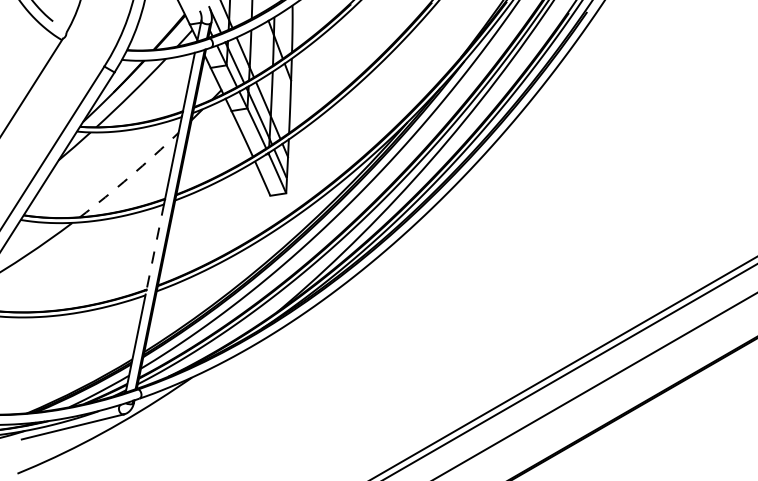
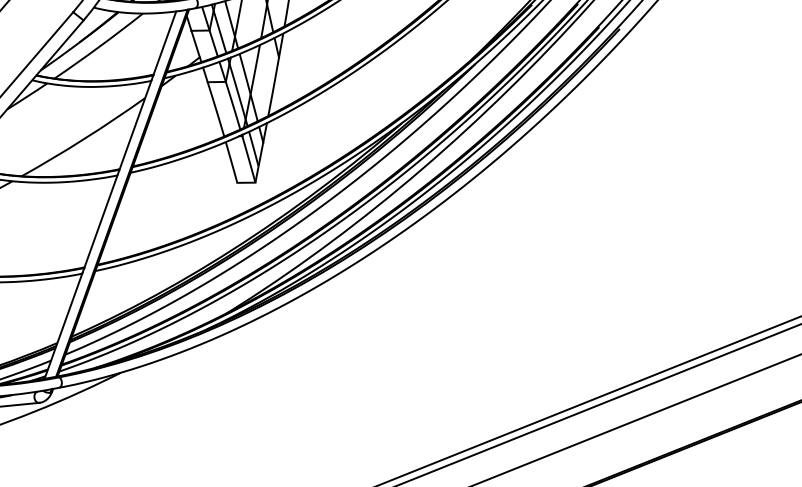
arc: (130, 176) -> (84, 138), dashed -> solid
line: (154, 249) -> (99, 224), dashed -> solid

